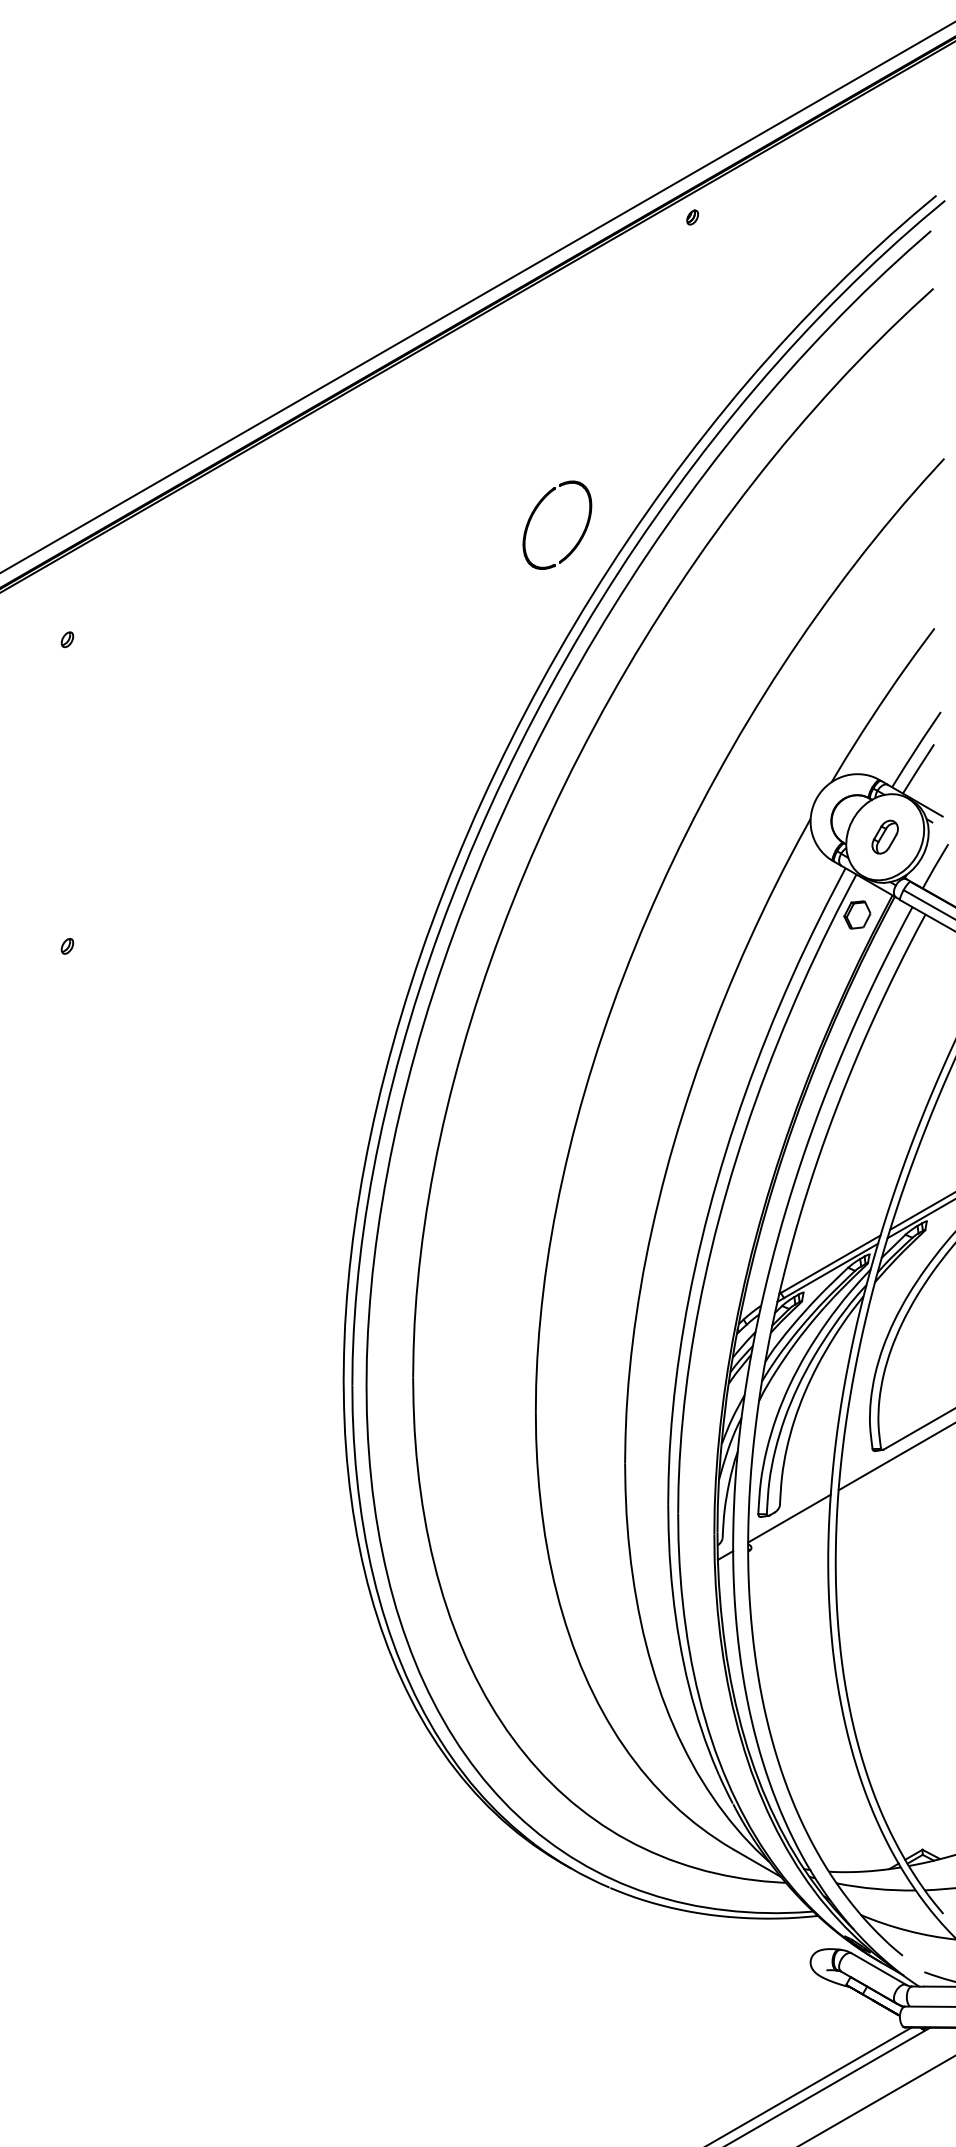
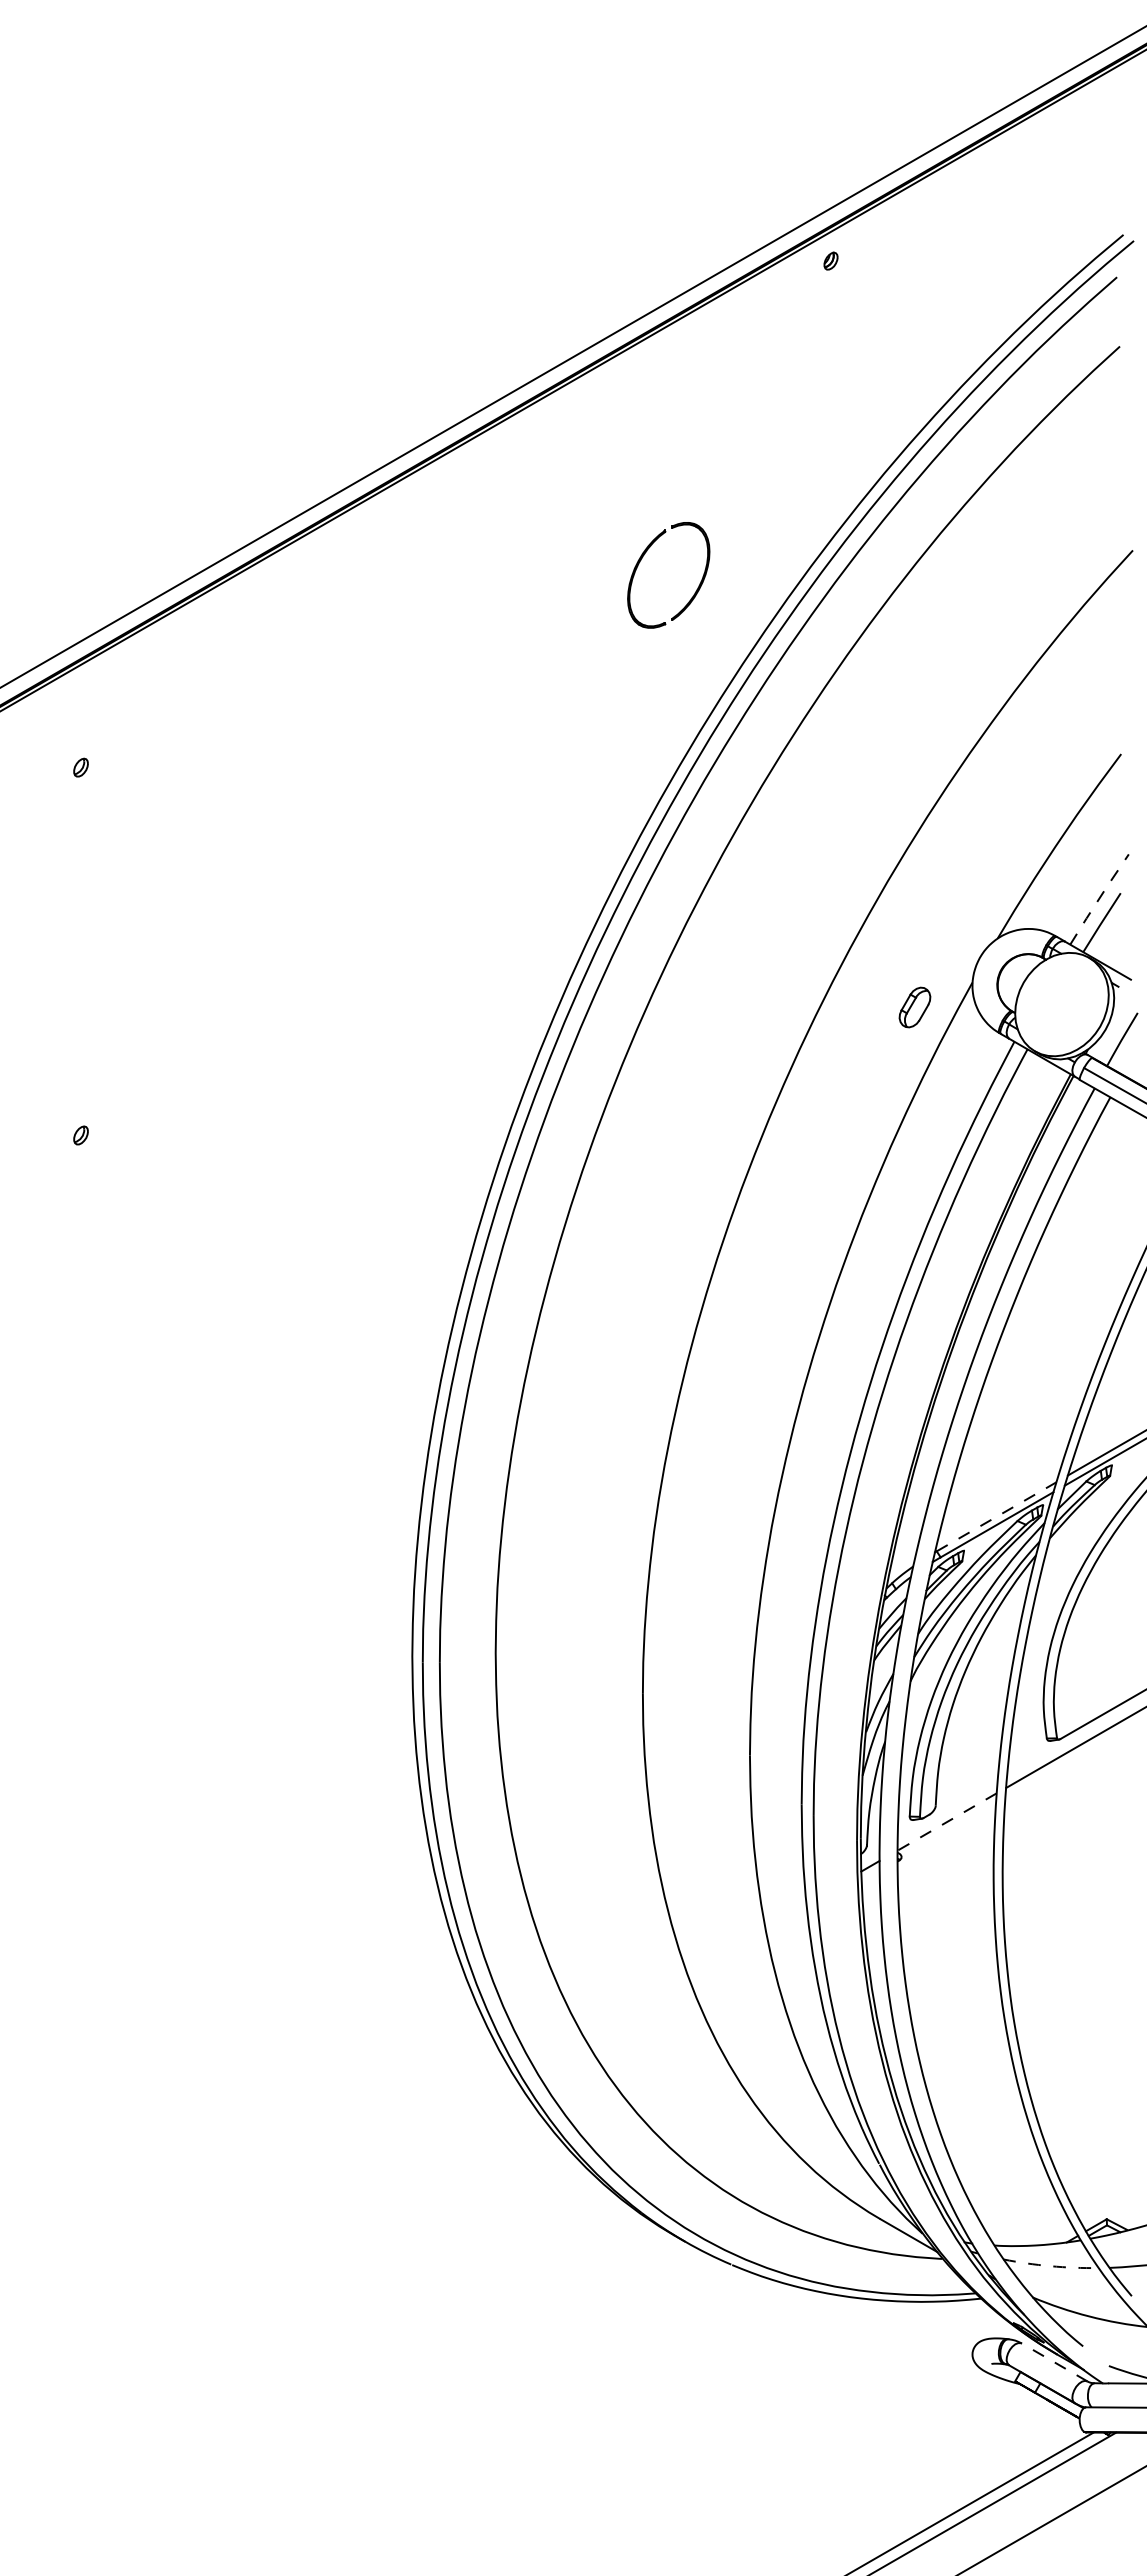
part: (536, 510) -> (643, 557), moved
line: (916, 748) -> (1099, 898), solid -> dashed
part: (884, 837) -> (914, 1007), moved
part: (857, 914) -> (1028, 1097), removed
line: (831, 1263) -> (997, 1516), solid -> dashed
line: (788, 1519) -> (946, 1822), solid -> dashed
arc: (875, 1889) -> (1050, 2266), solid -> dashed
line: (878, 1969) -> (1054, 2362), solid -> dashed

